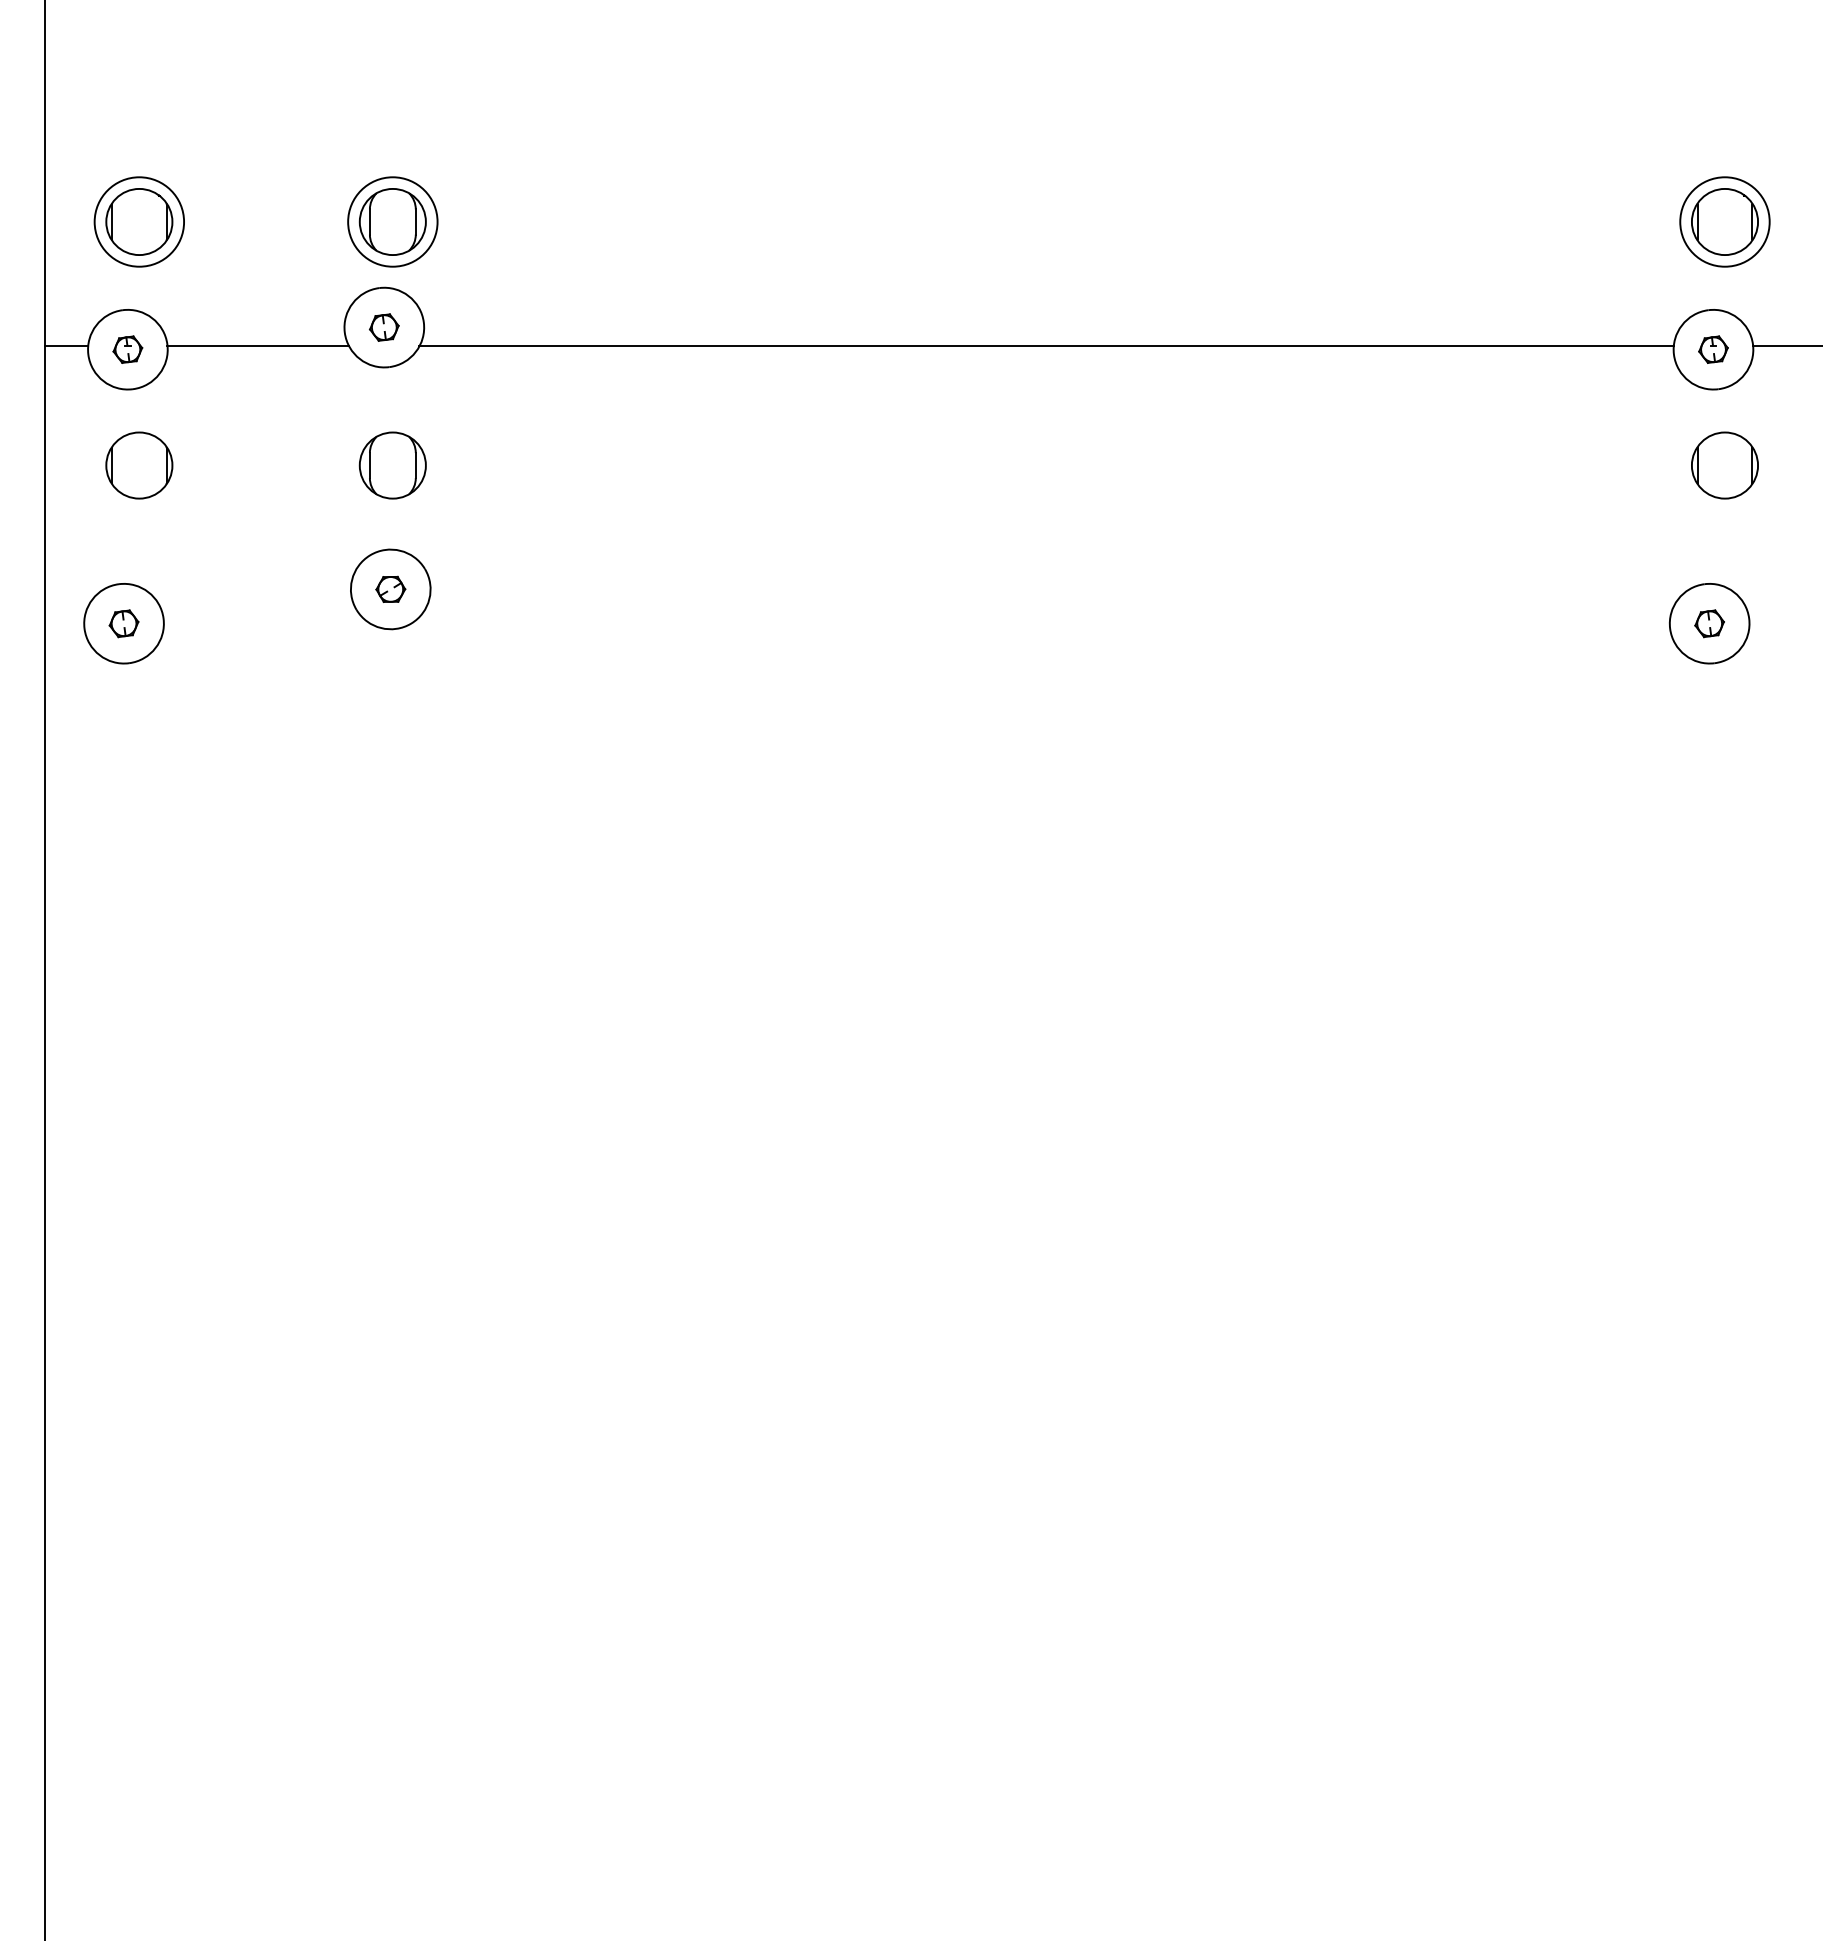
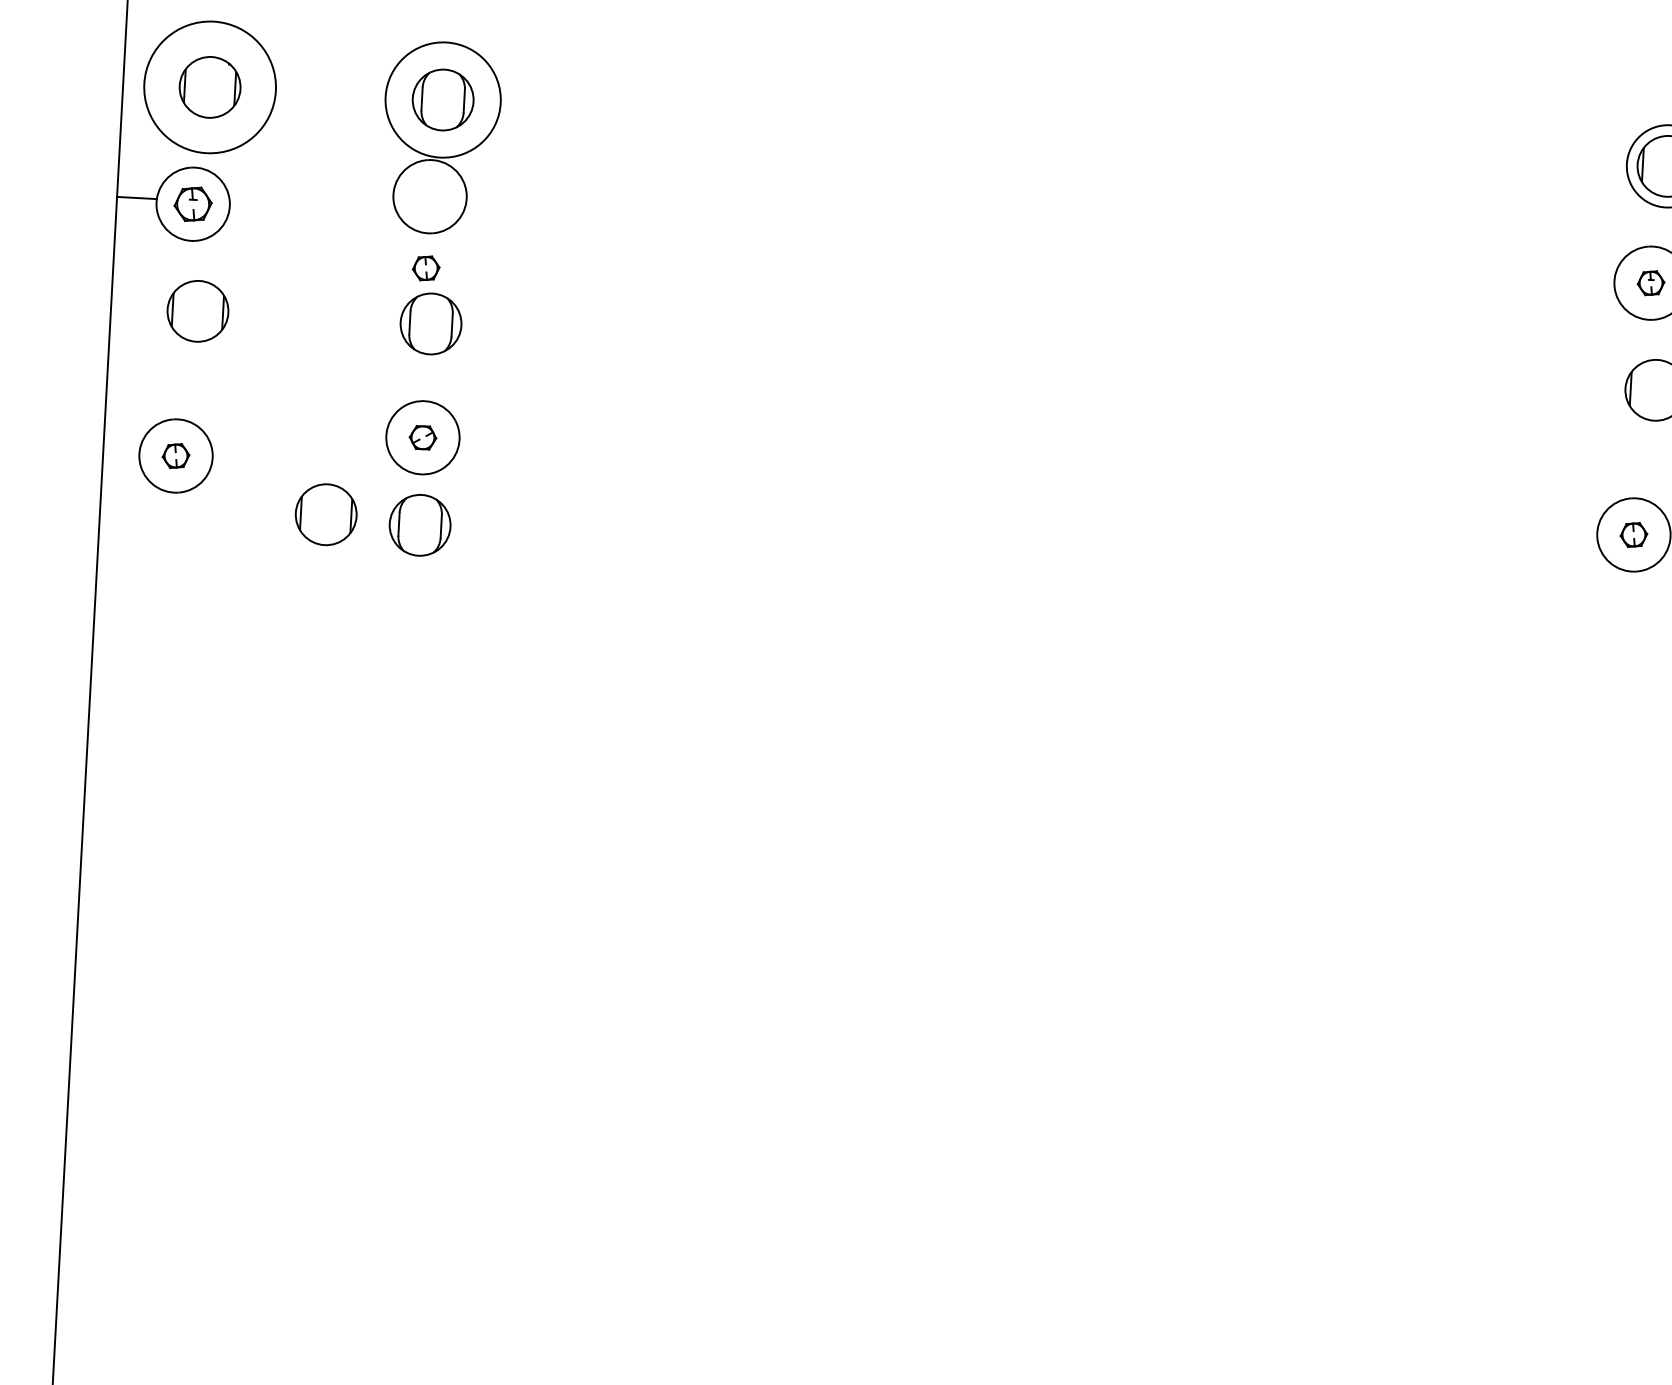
circle: (139, 221) -> (210, 86), size x1.6
circle: (392, 221) -> (442, 99), size x1.4
part: (384, 327) -> (426, 268), moved
line: (258, 346) -> (313, 207), removed
line: (1046, 346) -> (1037, 247), removed
part: (127, 349) -> (192, 204), size x1.4
part: (290, 678) -> (326, 514), added
part: (392, 684) -> (419, 525), added

